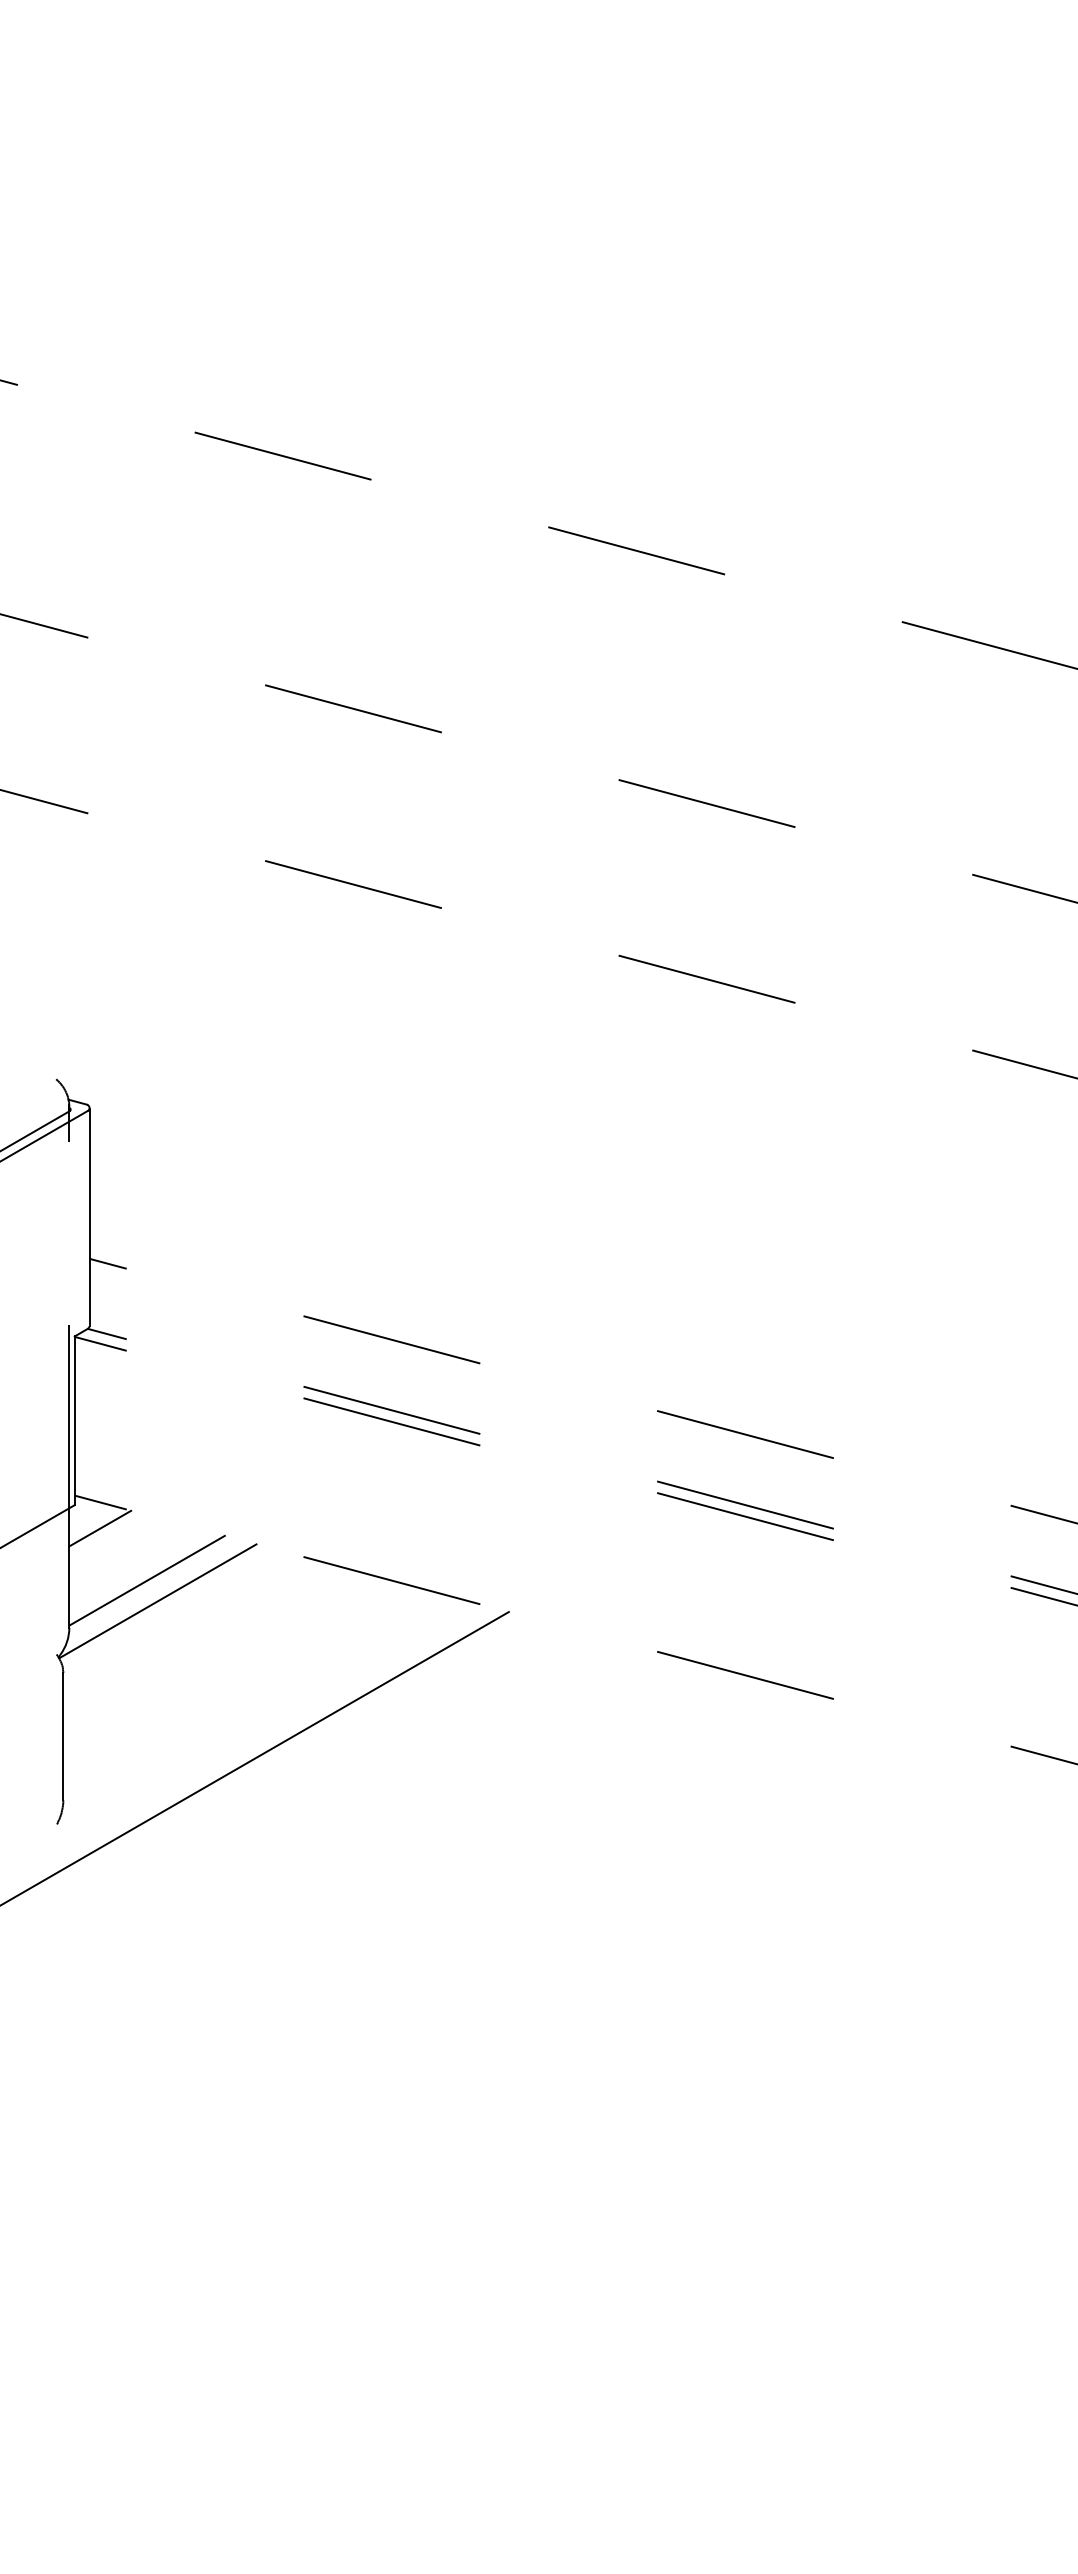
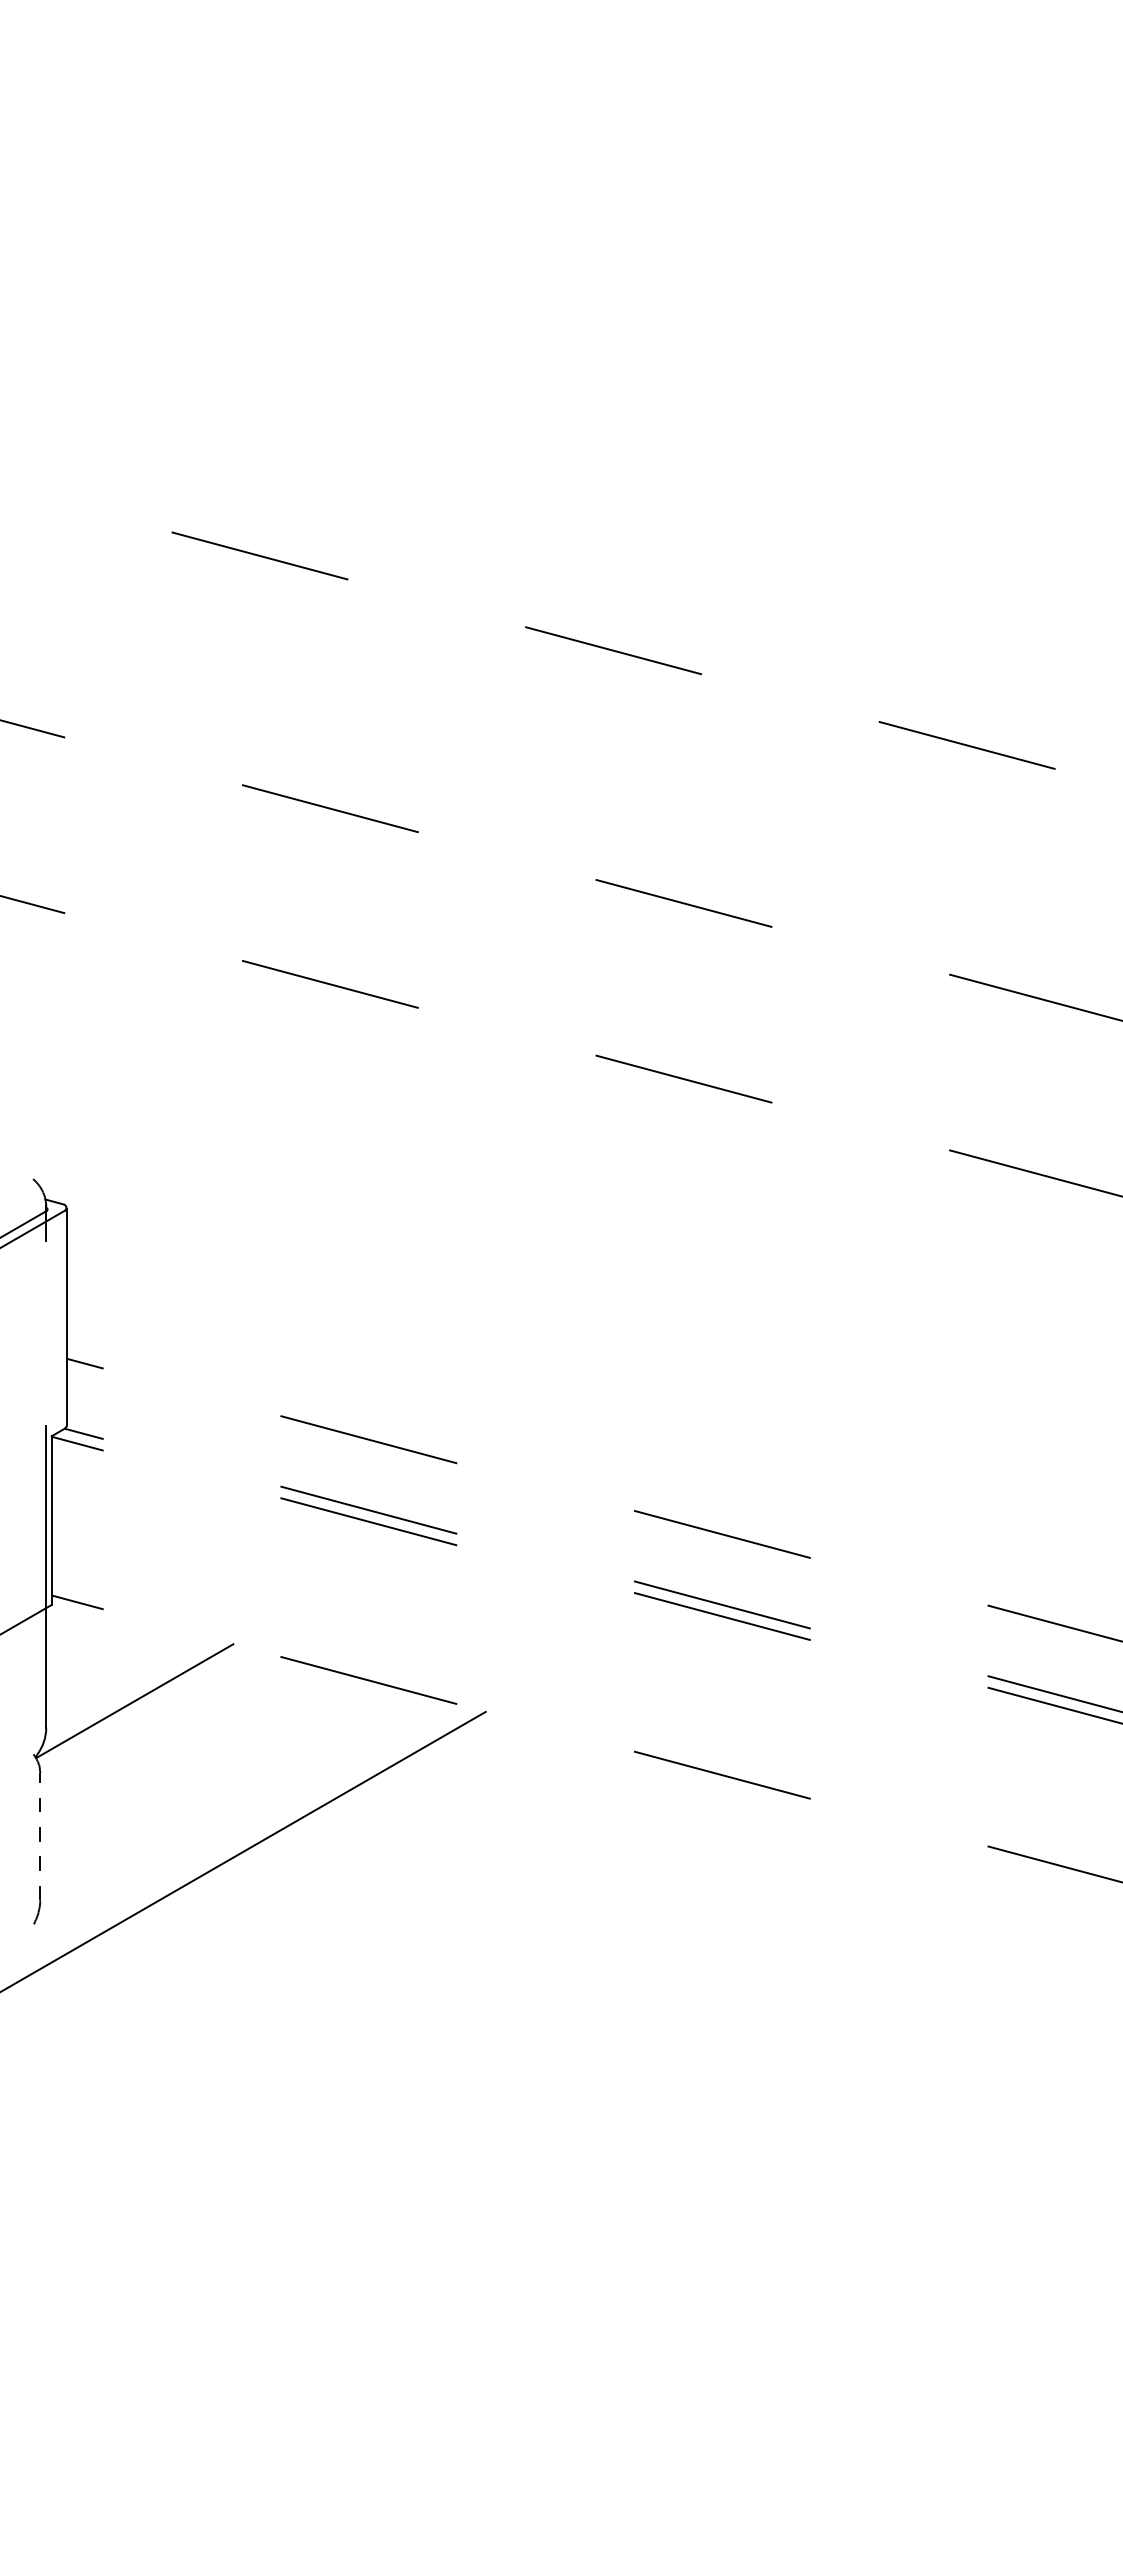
line: (100, 1528) -> (77, 1628), removed
line: (146, 1580) -> (123, 1680), removed
line: (63, 1736) -> (40, 1836), solid -> dashed

